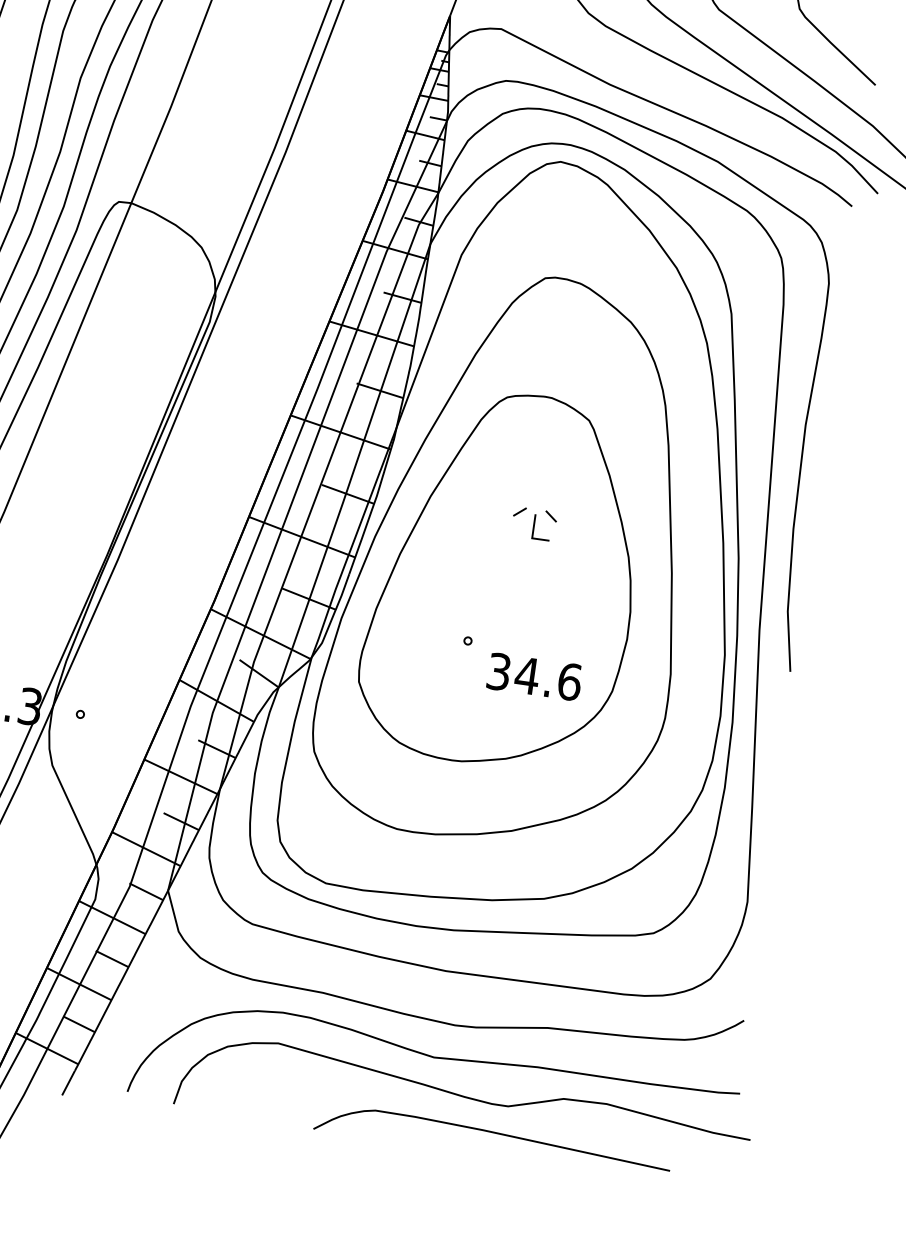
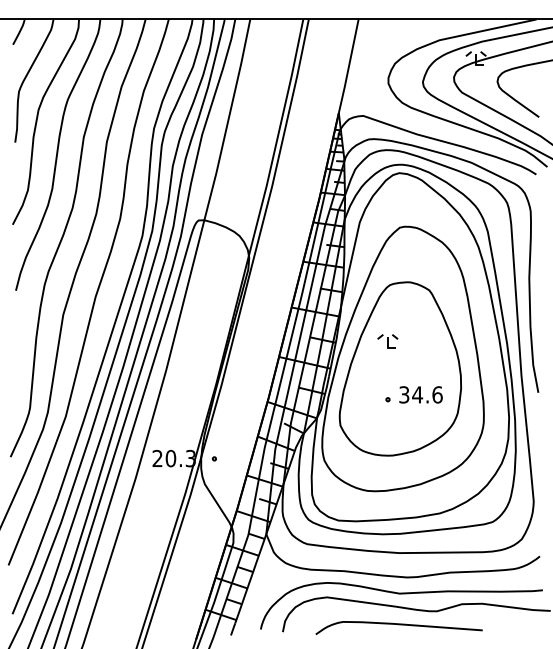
part: (533, 523) -> (387, 341), moved
text: (533, 675) -> (420, 394), moved
curve: (492, 1134) -> (398, 625), moved

